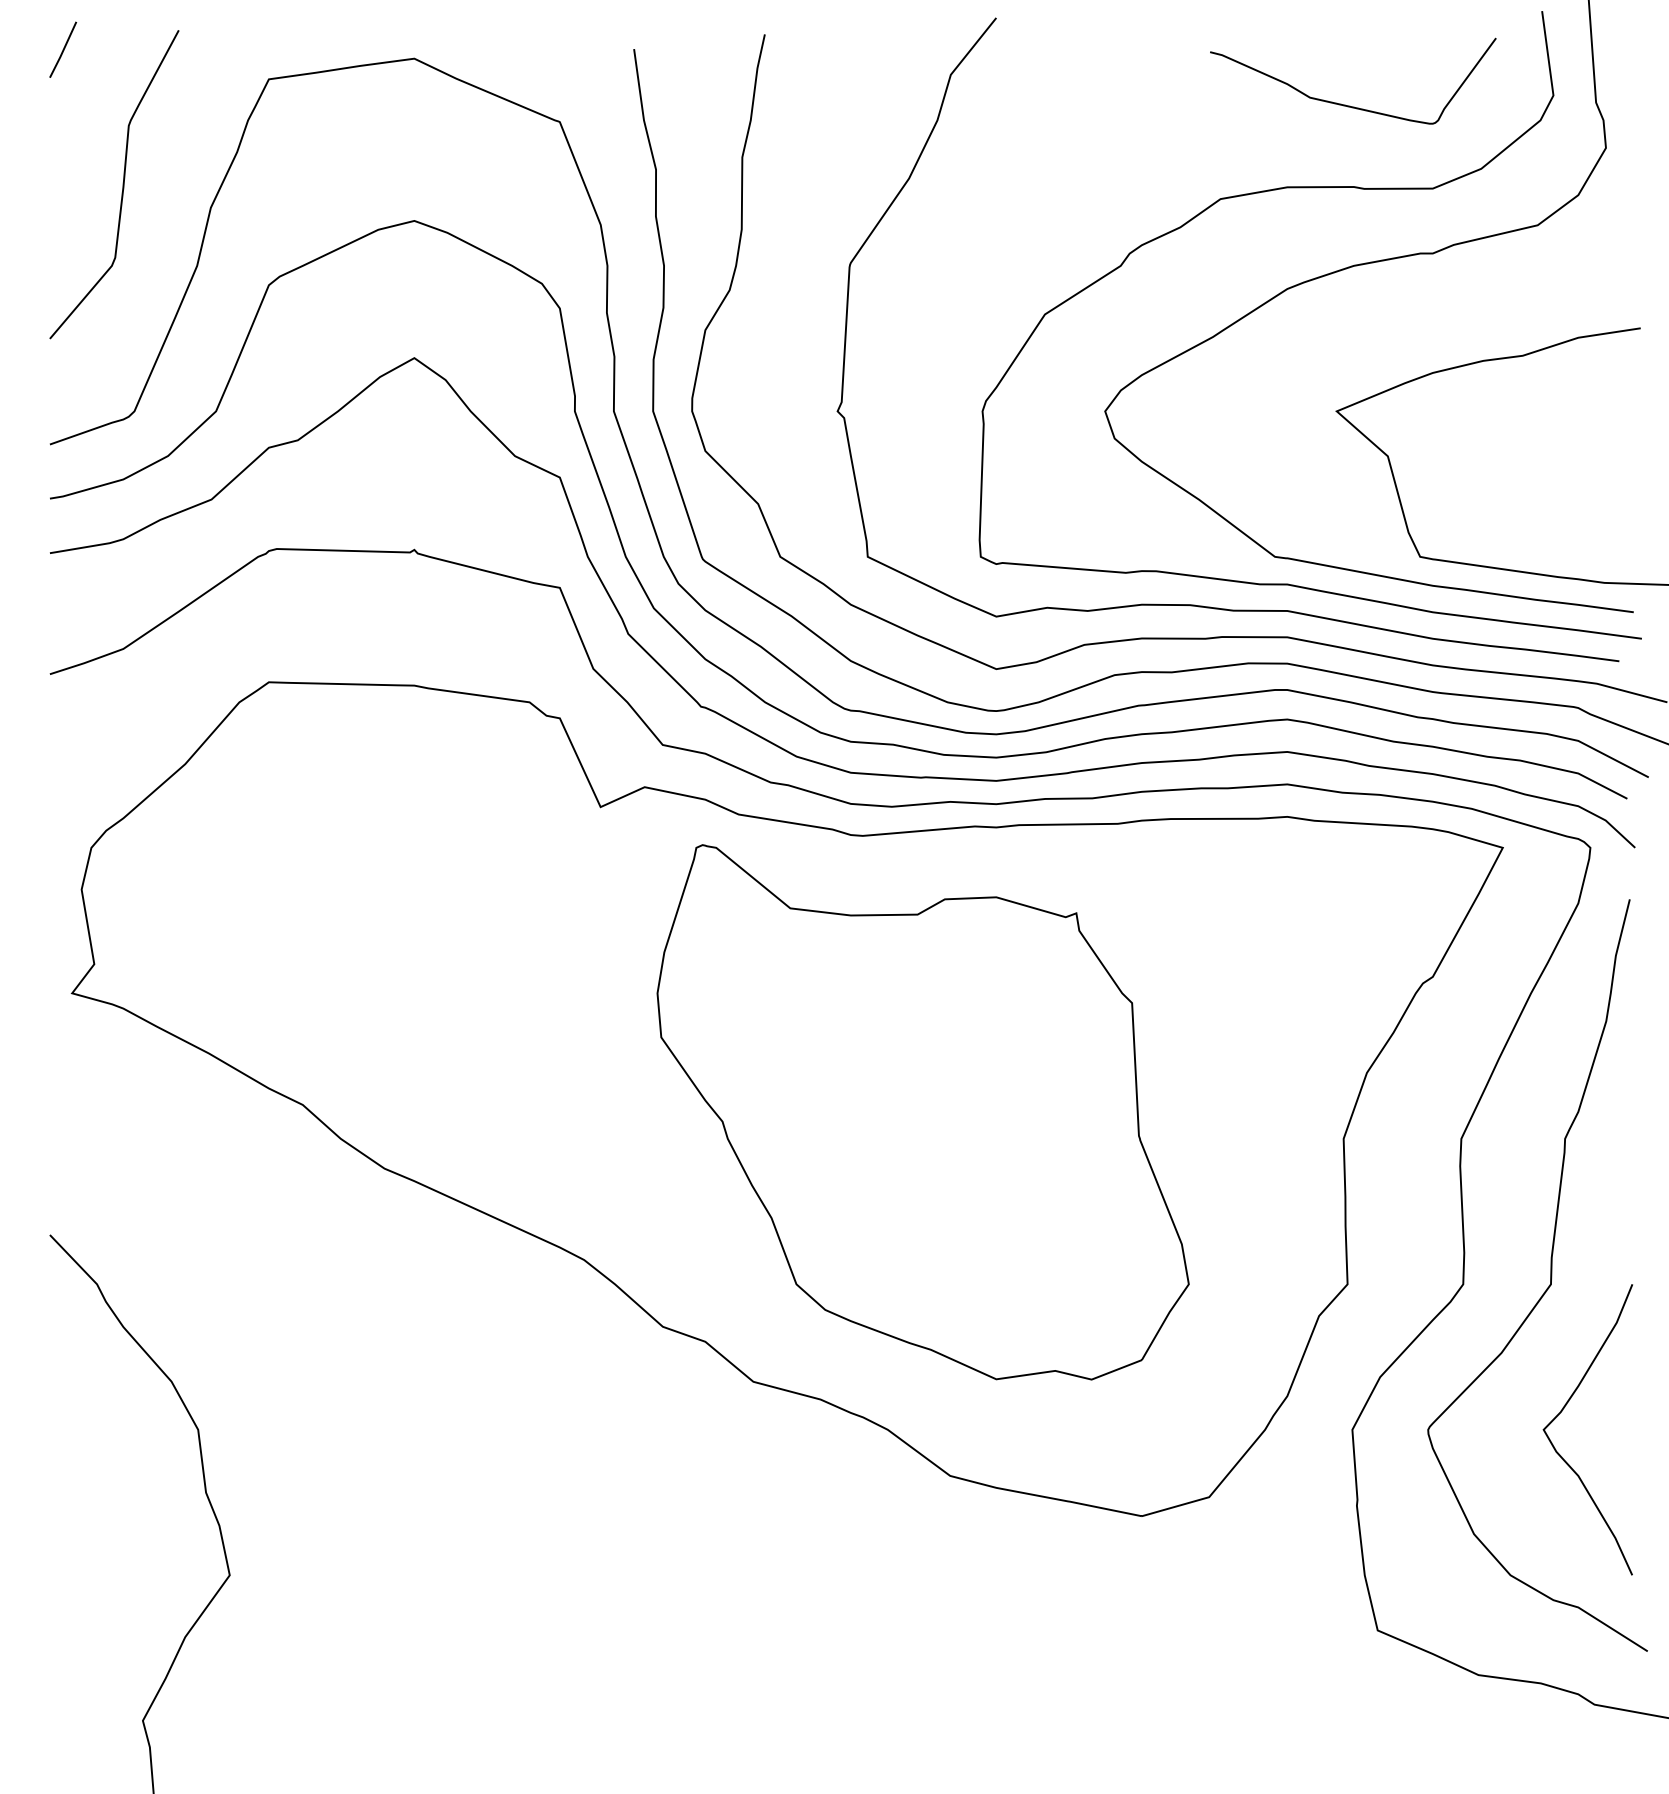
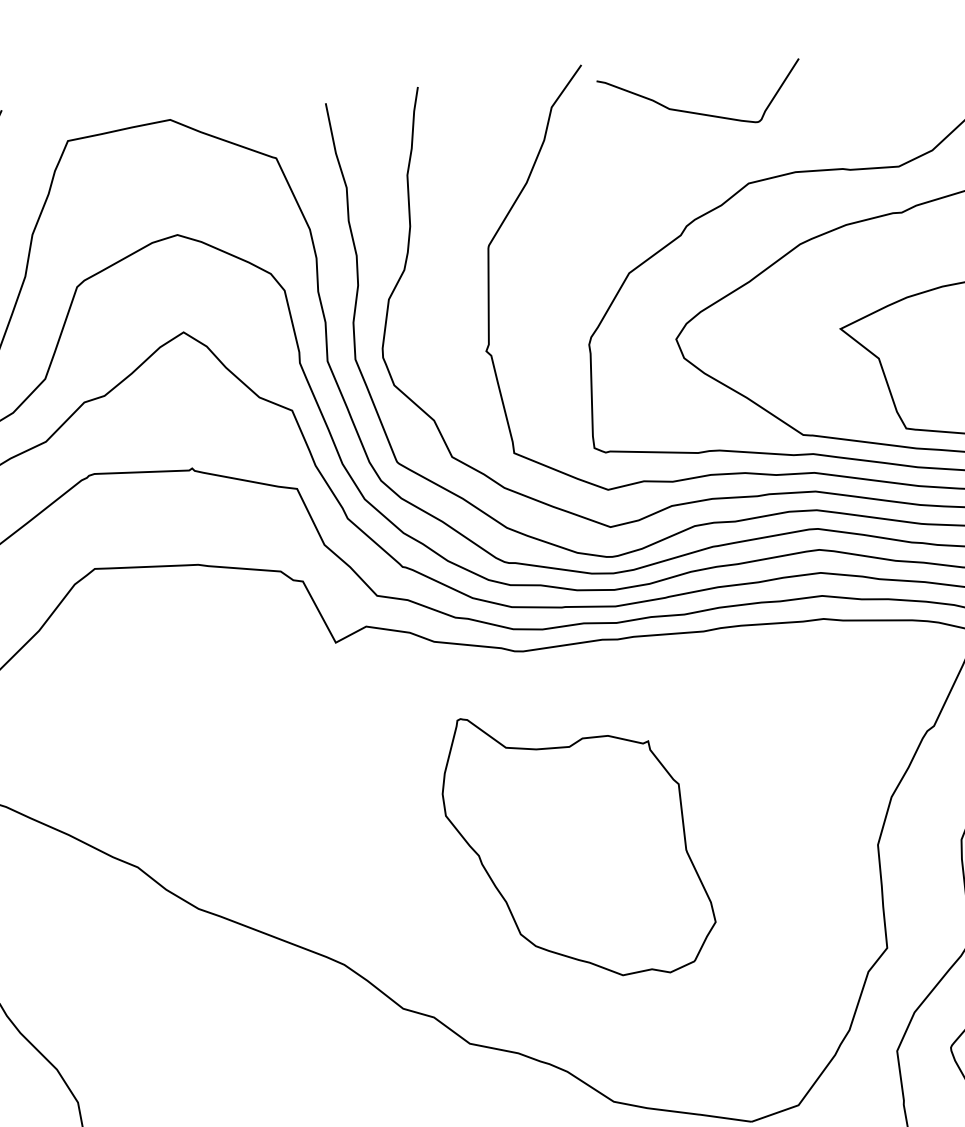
curve: (1350, 105) -> (698, 112), moved
part: (922, 1112) -> (577, 845), size x0.7

